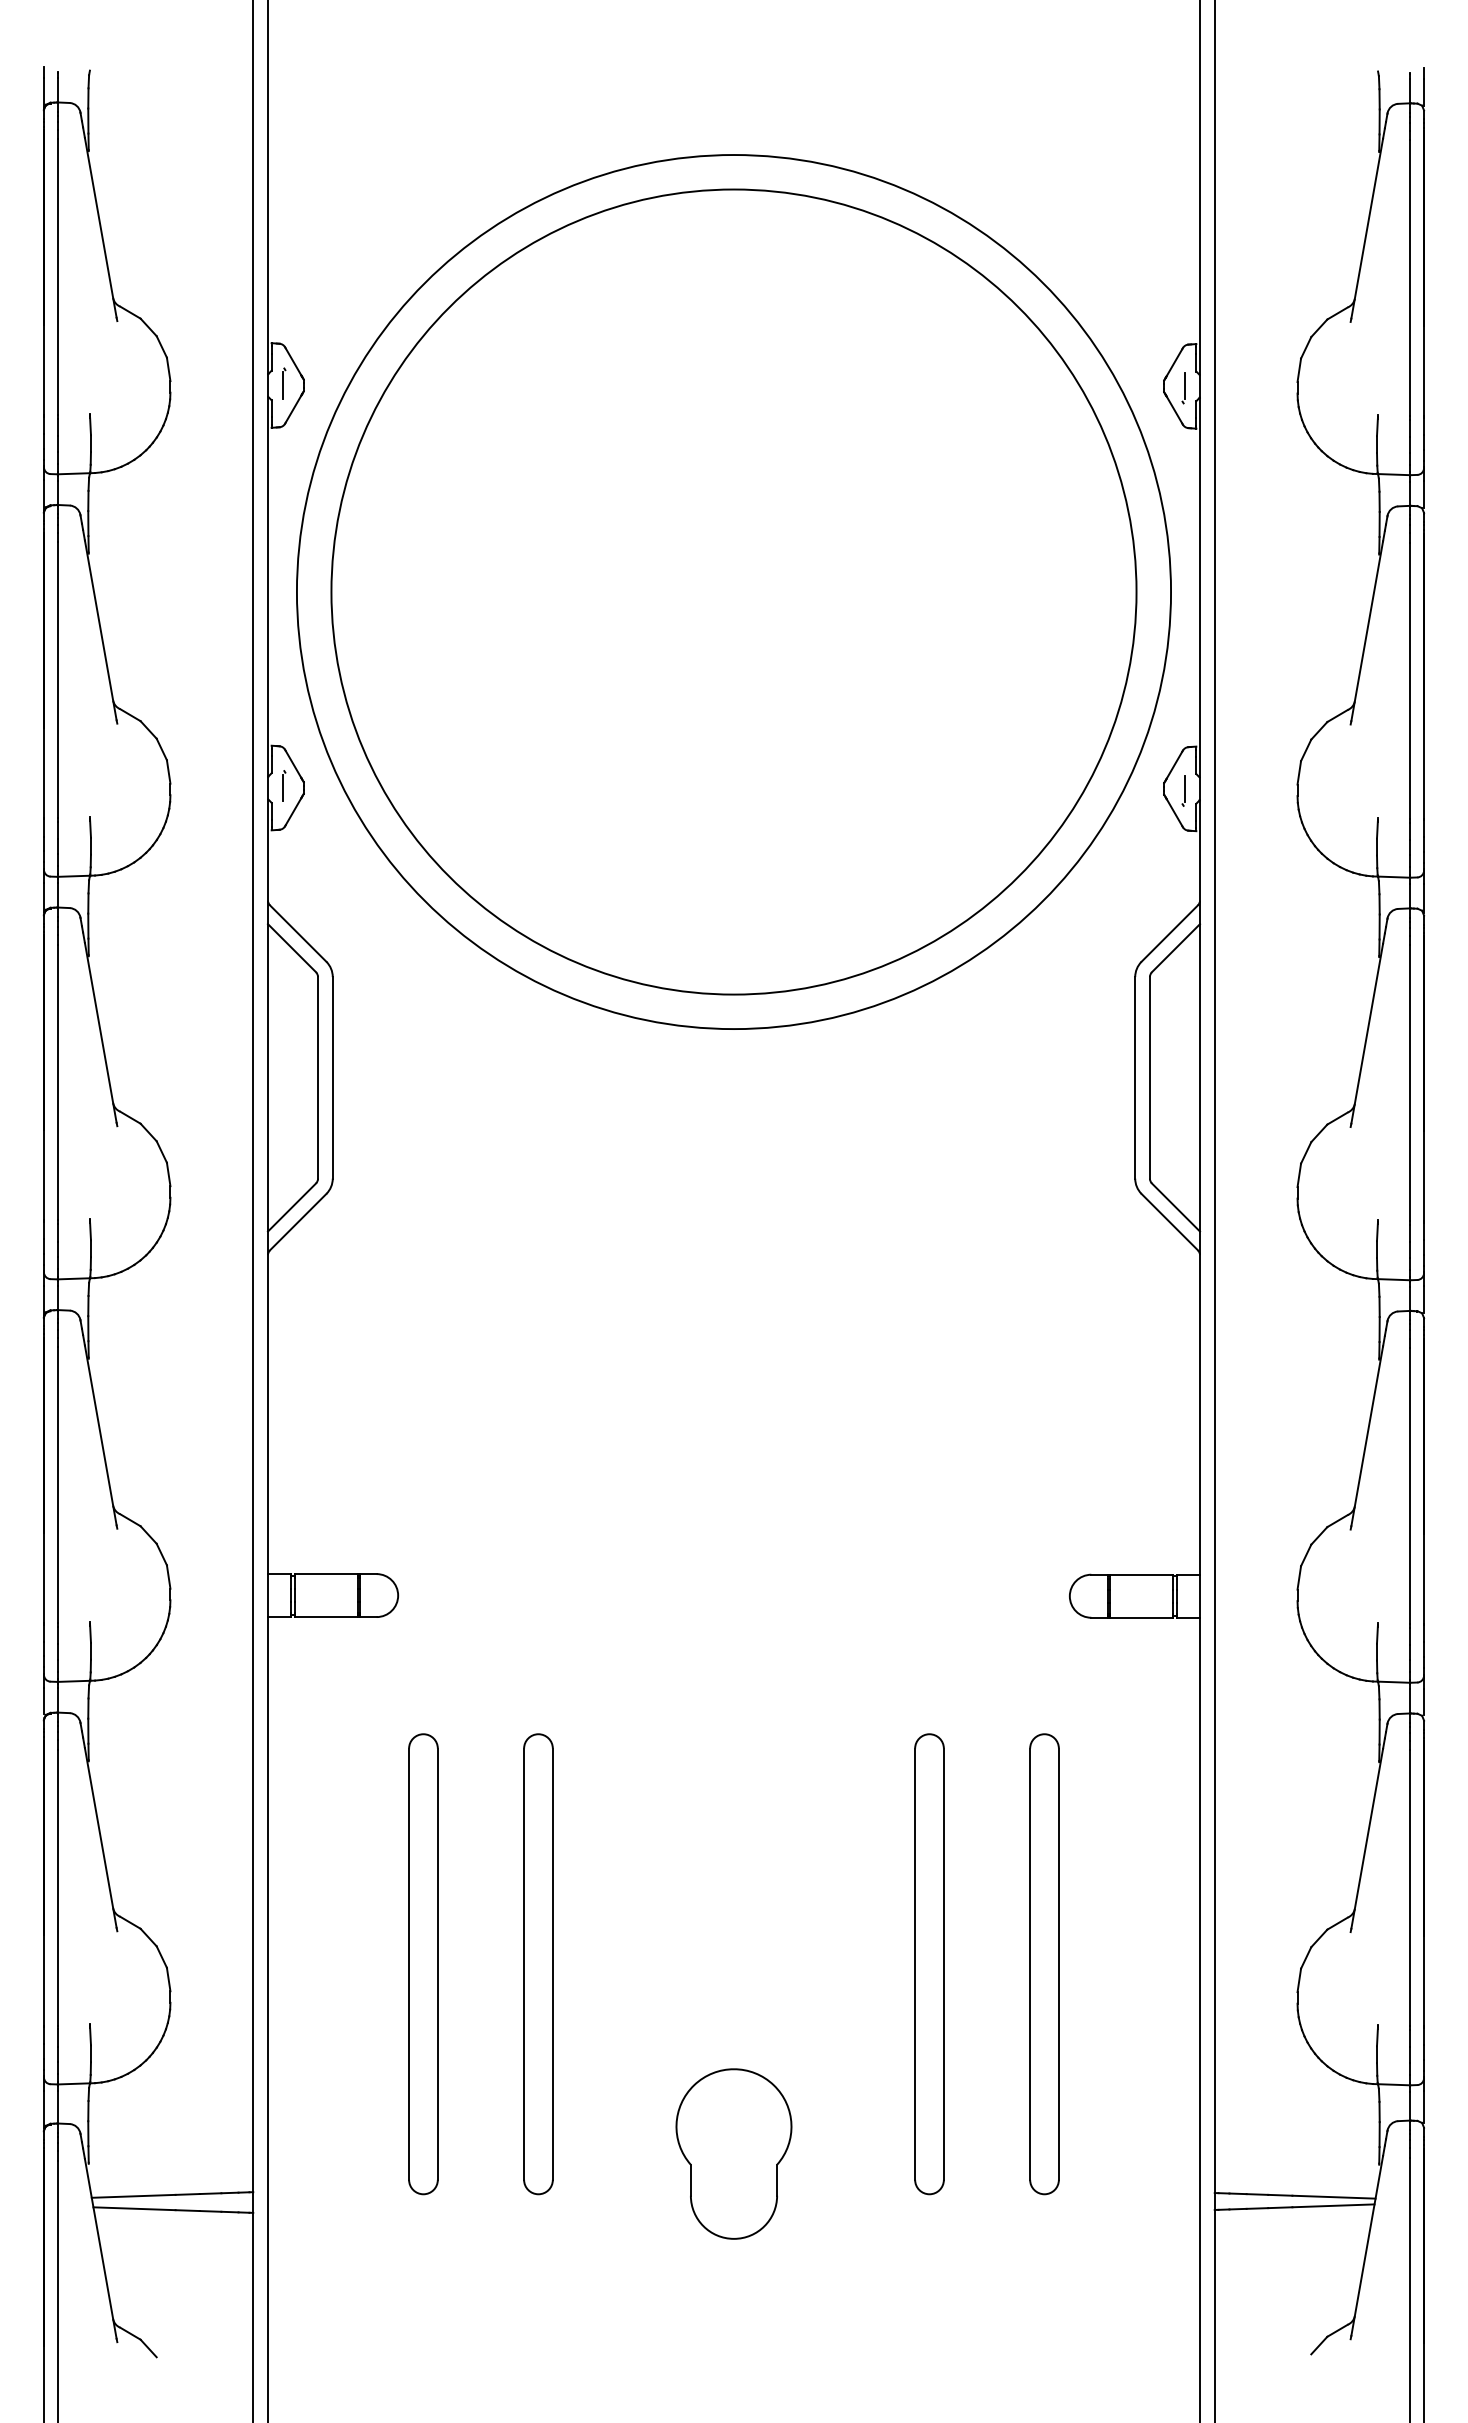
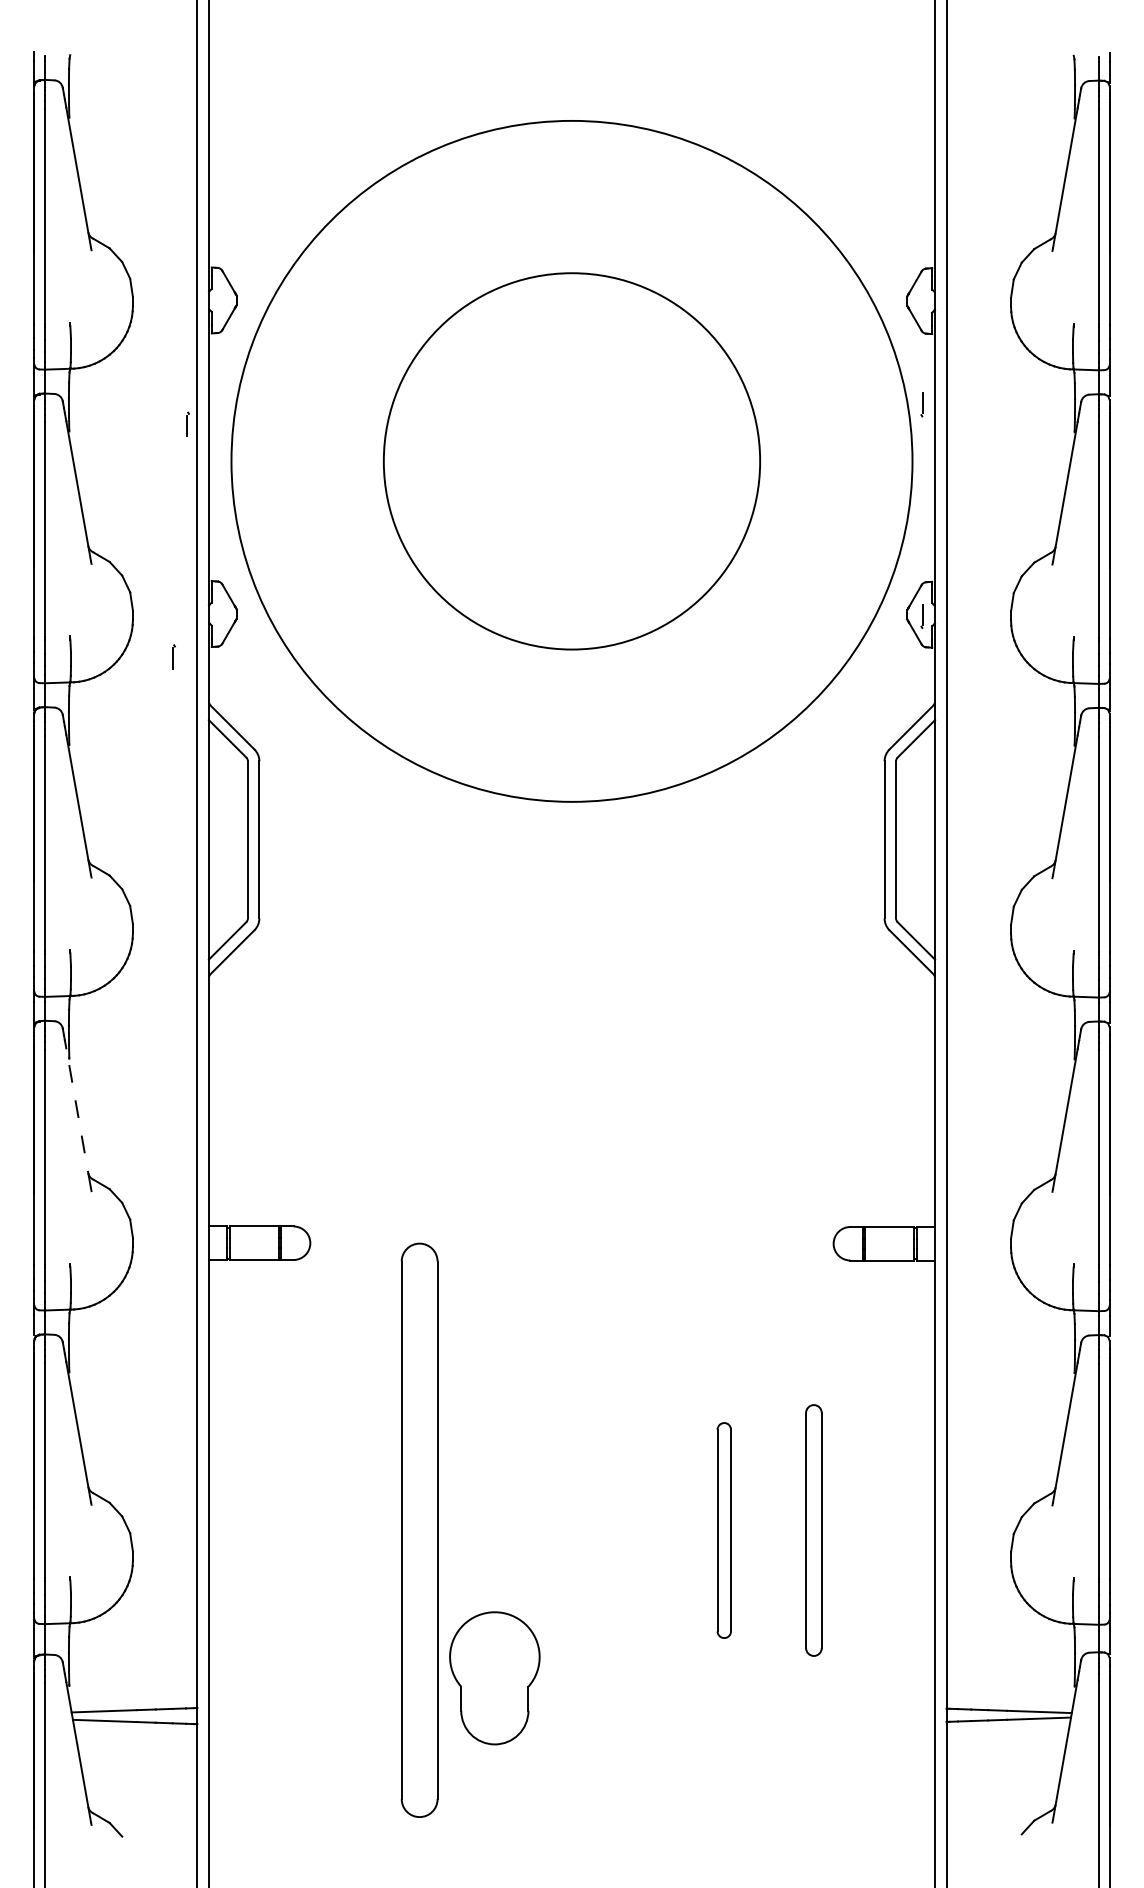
part: (284, 383) -> (188, 424), moved
part: (1183, 388) -> (922, 404), moved
circle: (733, 591) -> (571, 460), size x0.6
part: (284, 785) -> (174, 656), moved
line: (100, 1434) -> (78, 1117), solid -> dashed
part: (423, 1964) -> (330, 1530), removed
part: (538, 1964) -> (419, 1530), size x1.6
part: (929, 1964) -> (724, 1530), size x0.6
part: (1044, 1964) -> (813, 1530), size x0.7
part: (733, 2153) -> (494, 1677), moved

